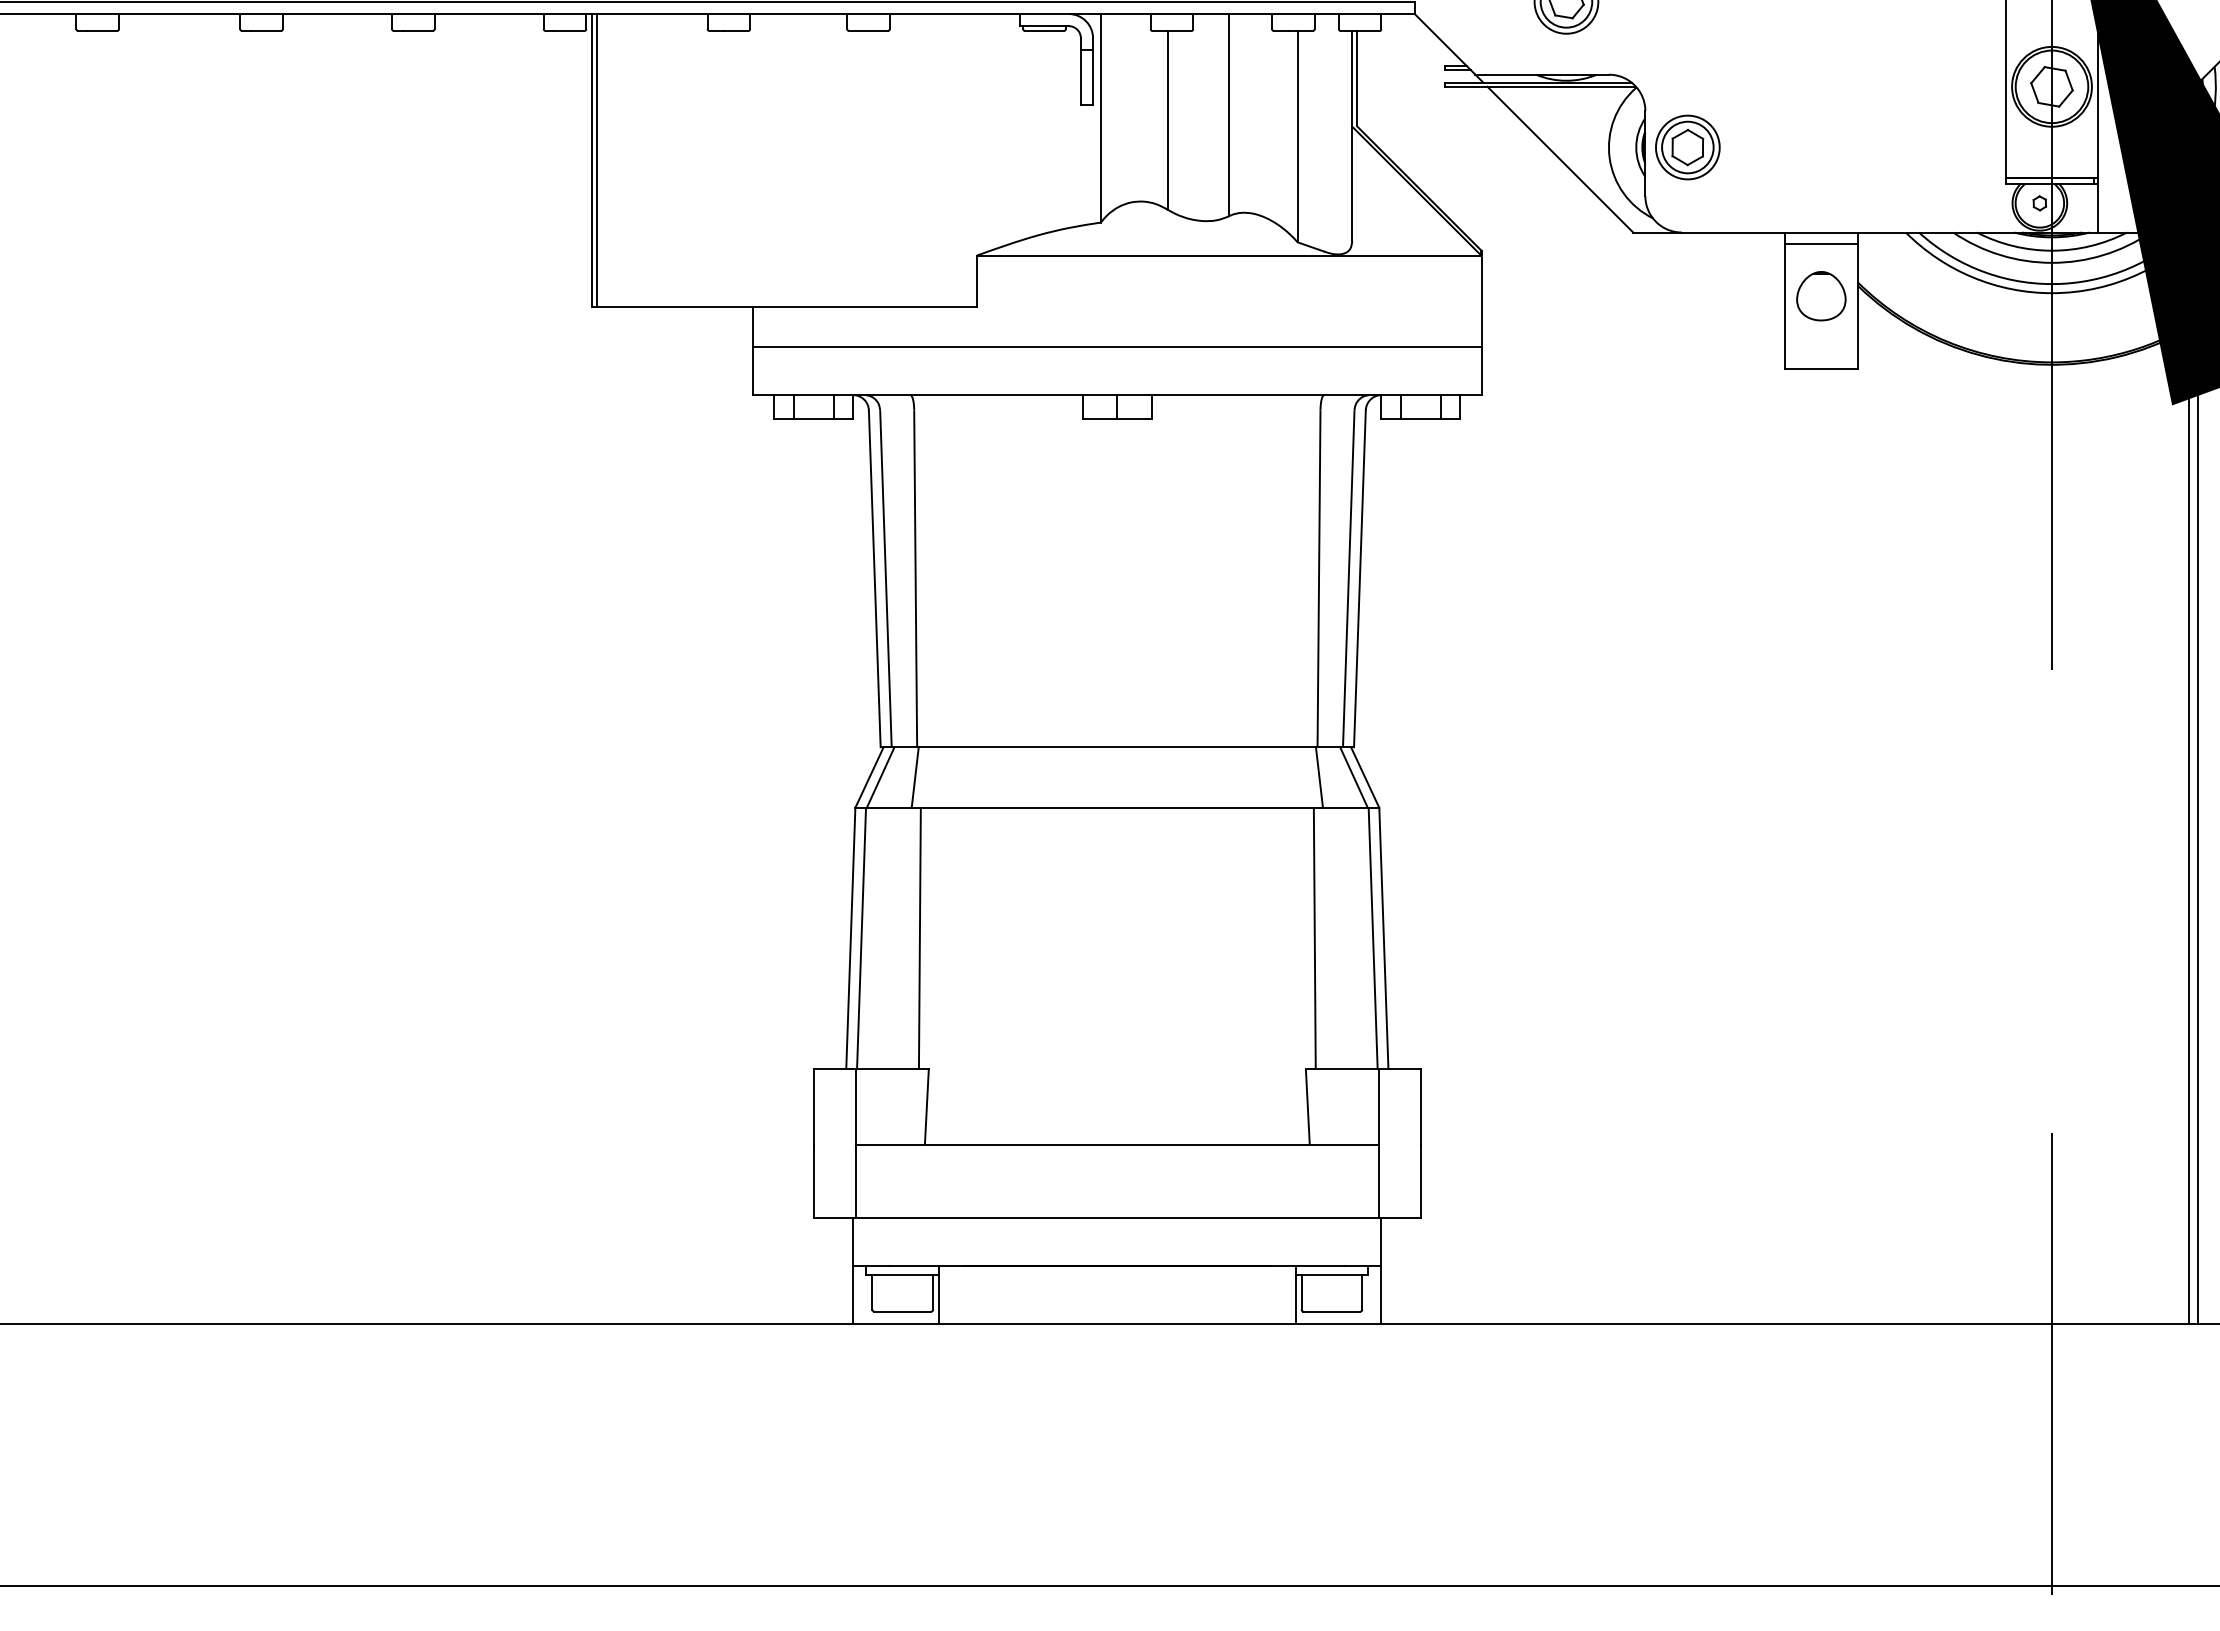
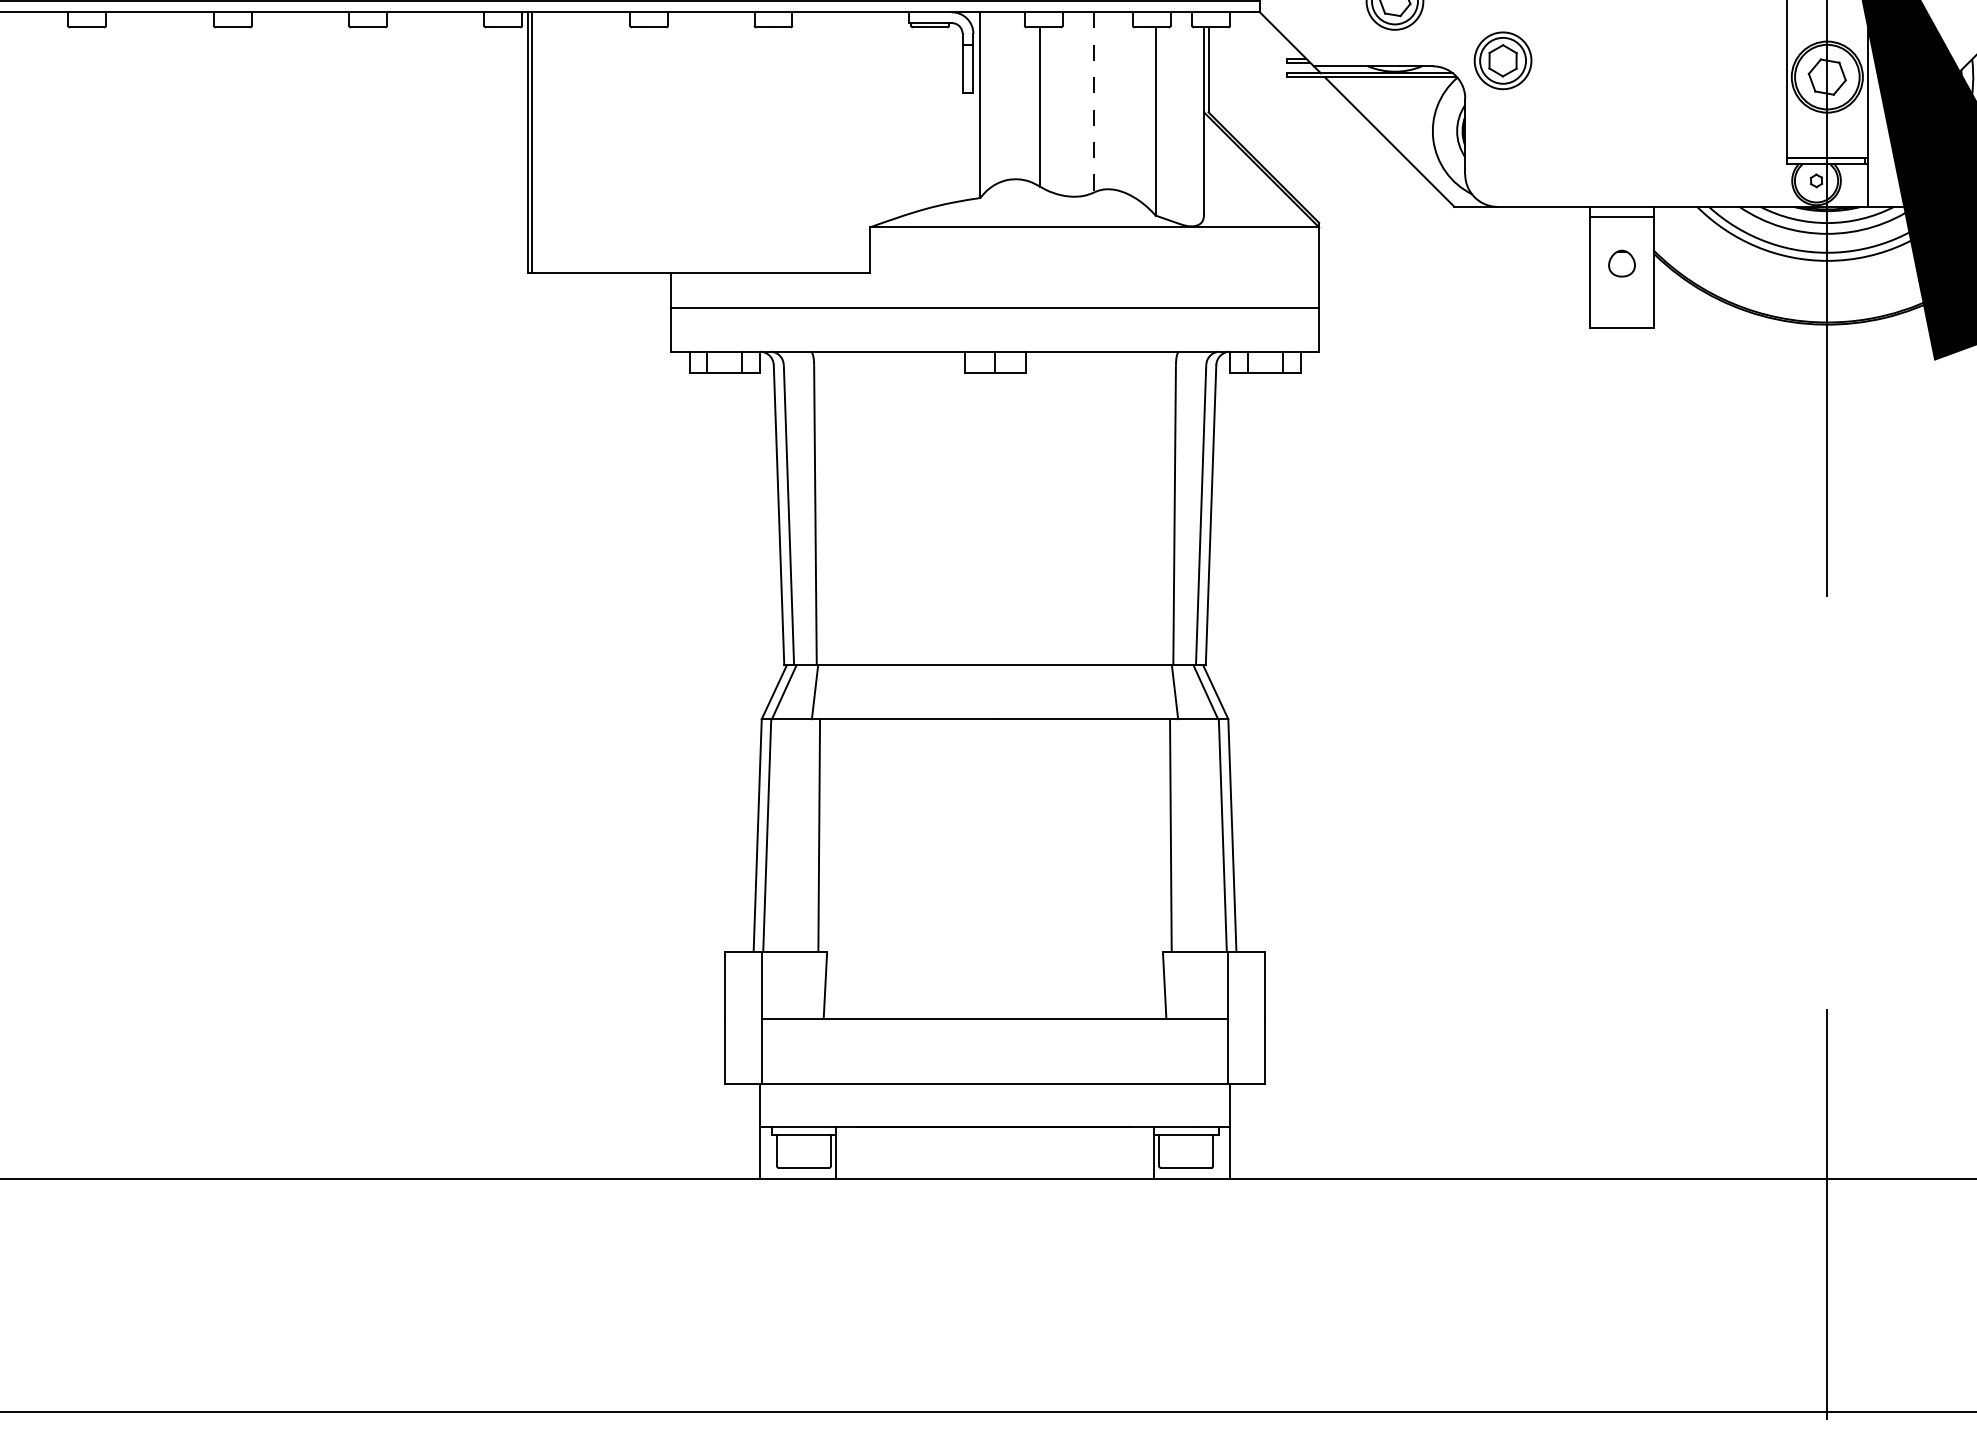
line: (1228, 115) -> (1094, 102), solid -> dashed
part: (1687, 147) -> (1502, 60), moved
part: (1821, 296) -> (1622, 263), size x0.6
line: (2197, 823) -> (1956, 733), removed
line: (2188, 826) -> (1948, 735), removed

